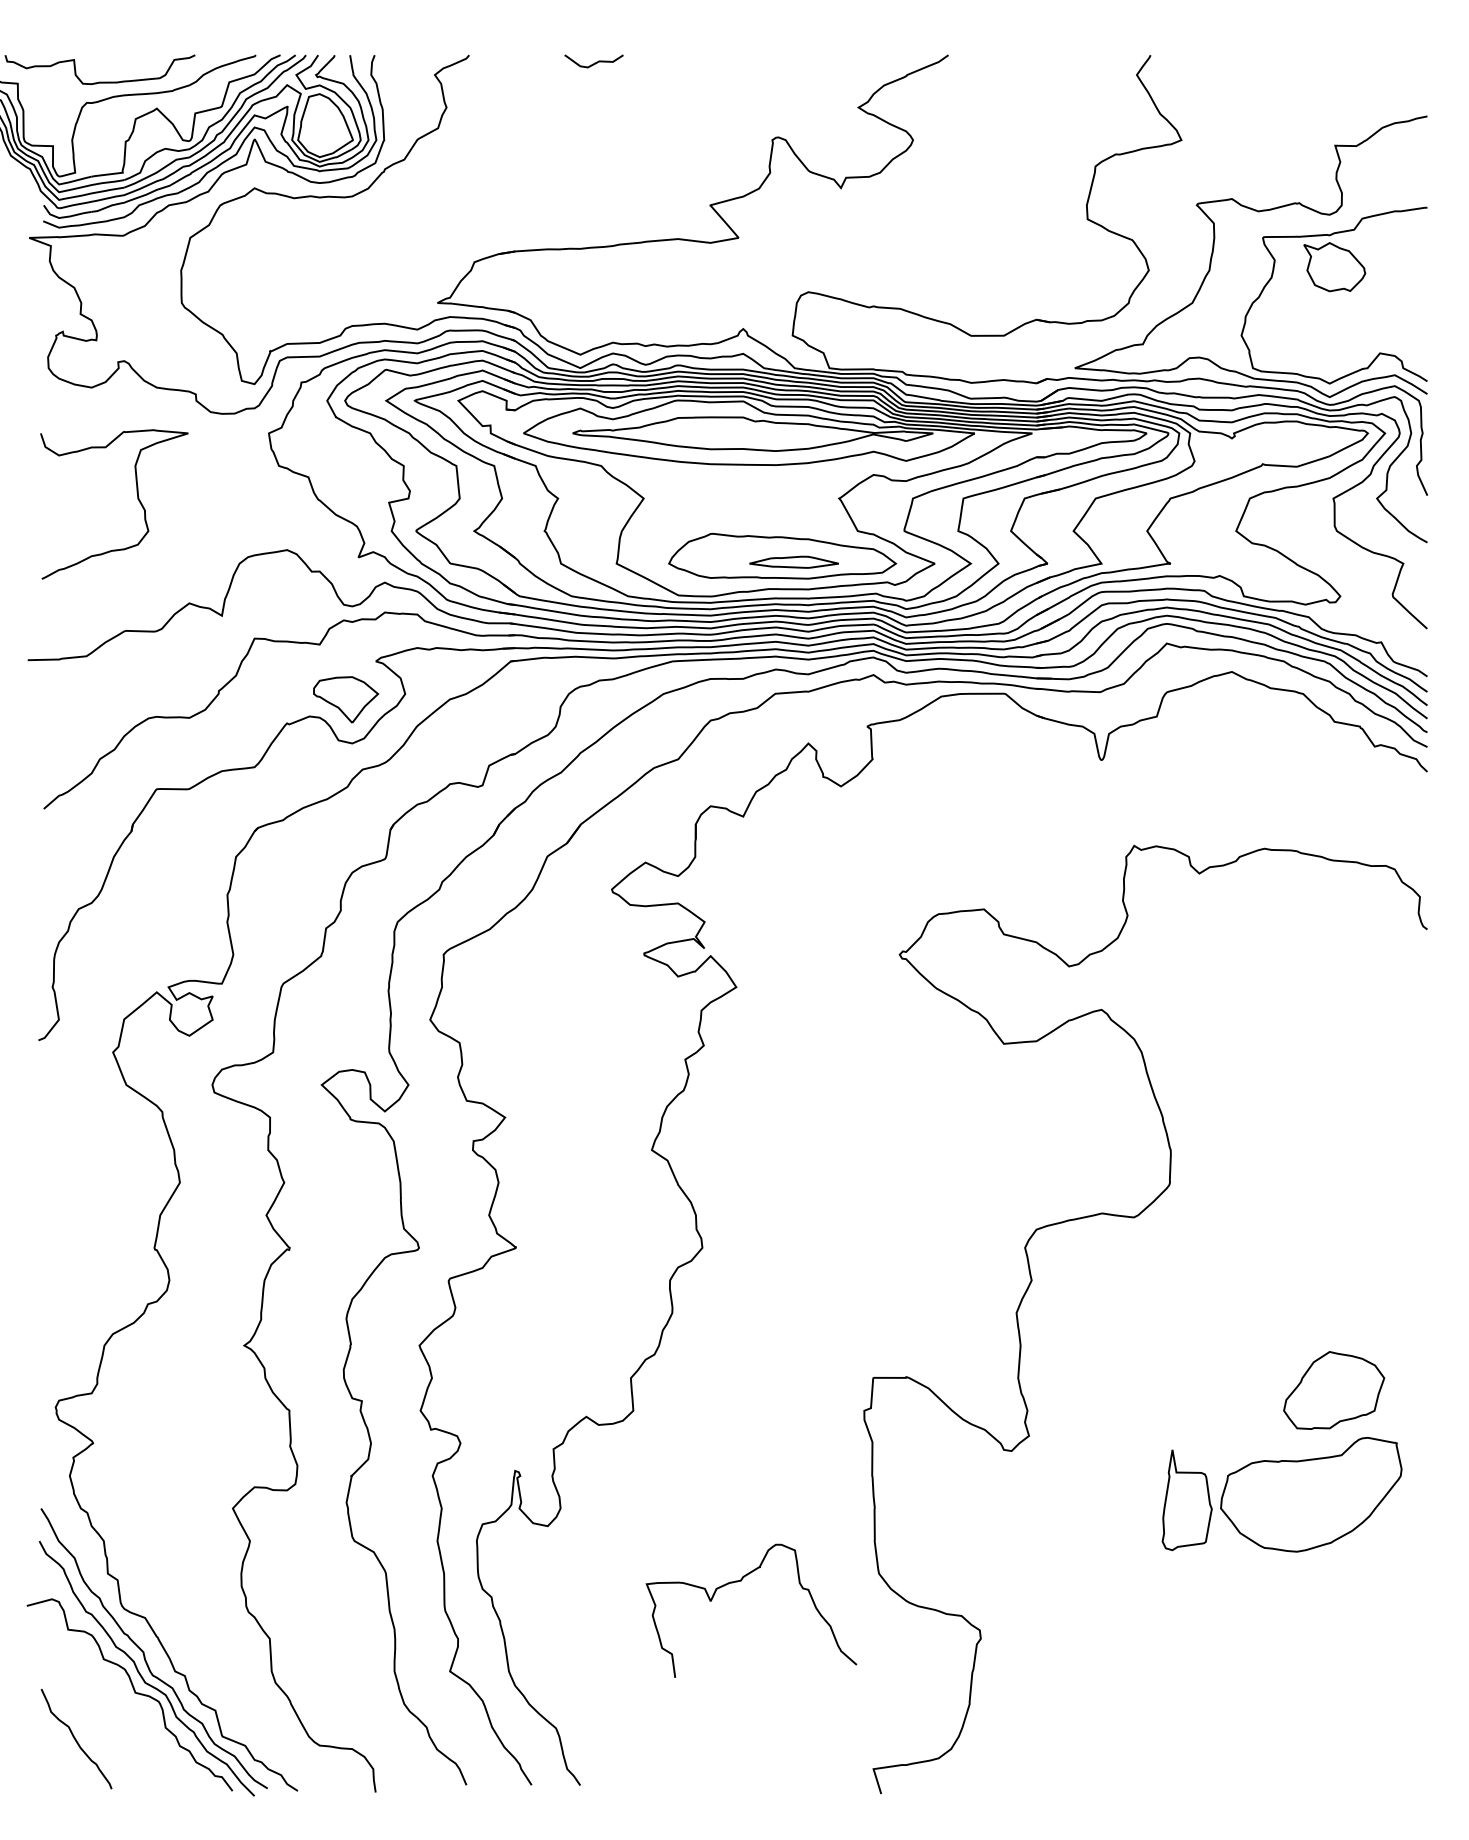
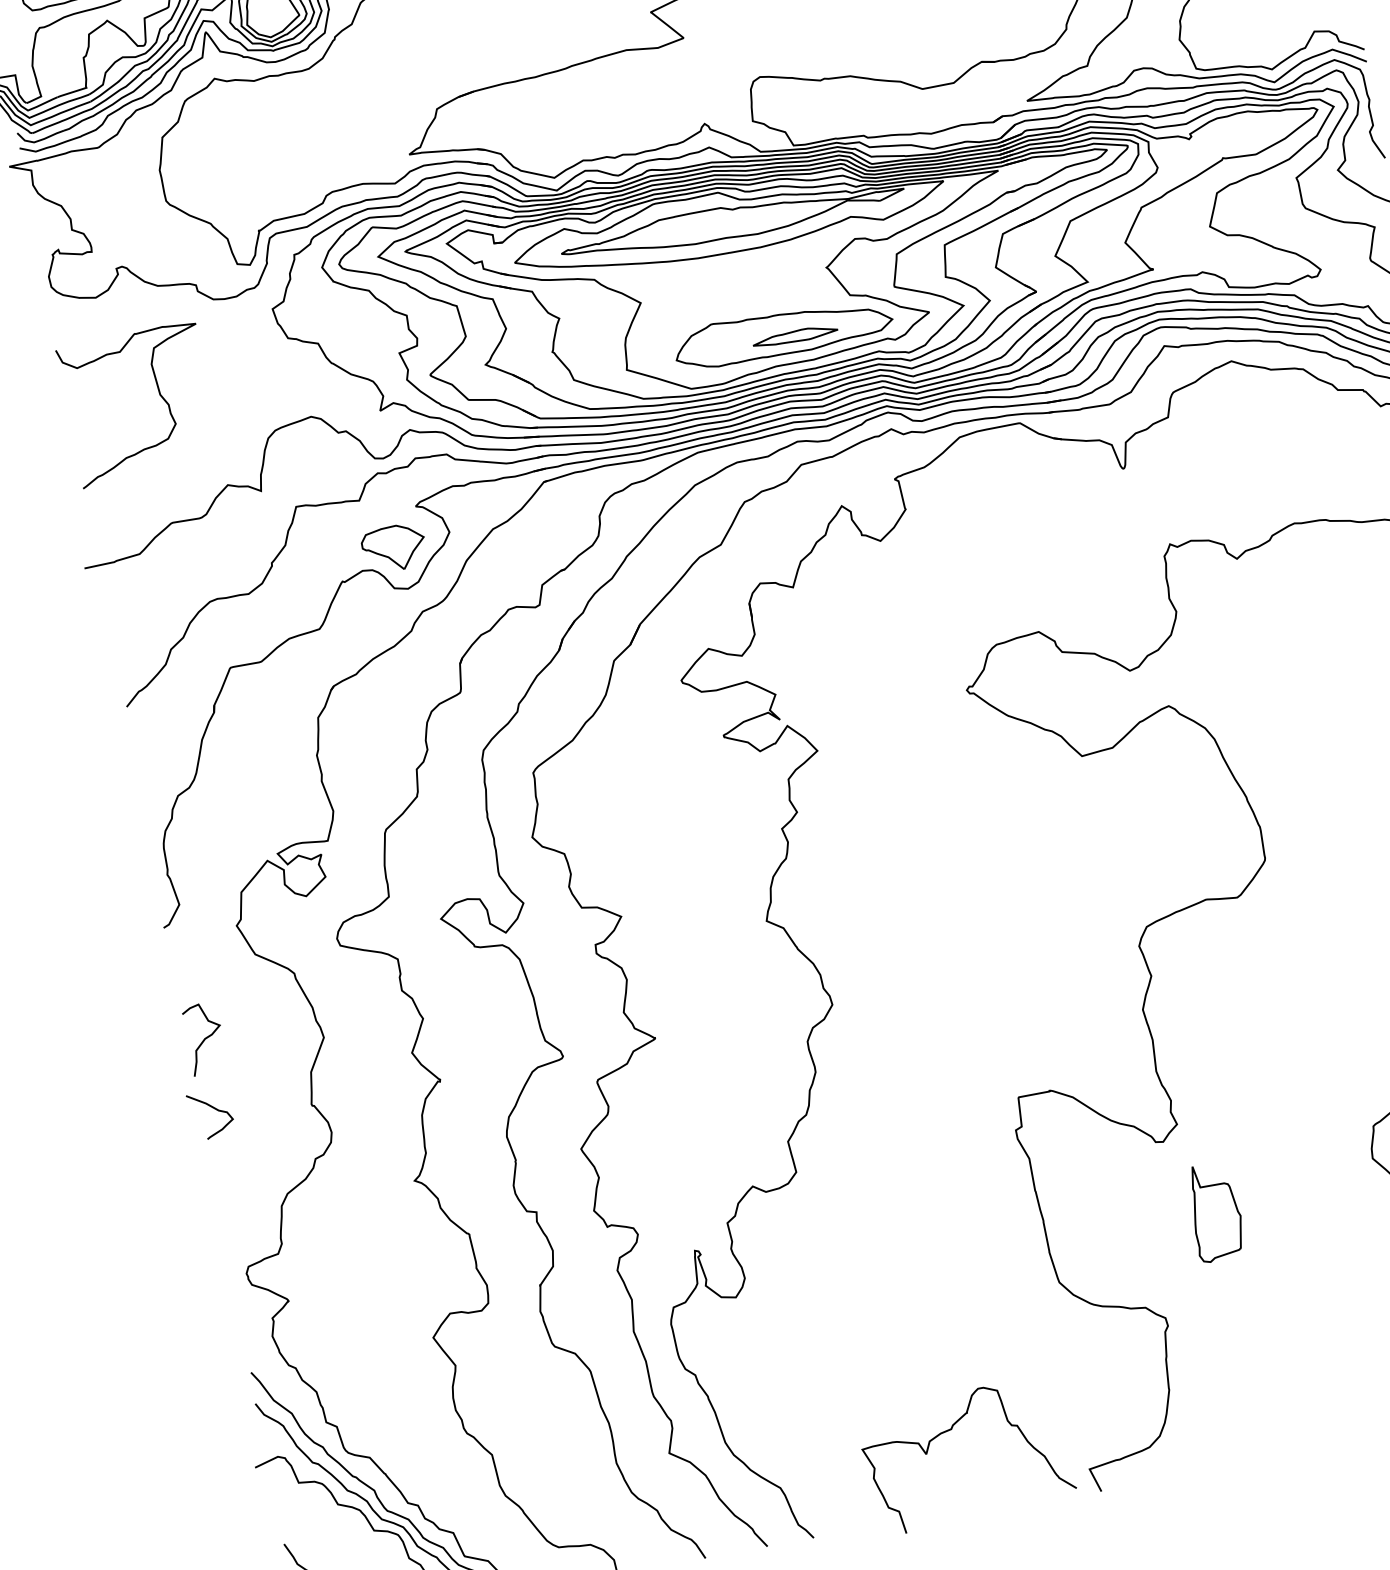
curve: (58, 1160) -> (204, 1038), added
curve: (52, 1232) -> (211, 1108), added
part: (1186, 1500) -> (1214, 1212), moved
curve: (741, 1581) -> (952, 1429), moved

